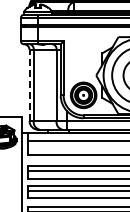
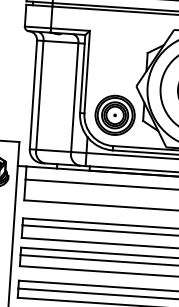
line: (29, 85) -> (33, 94), dashed -> solid

